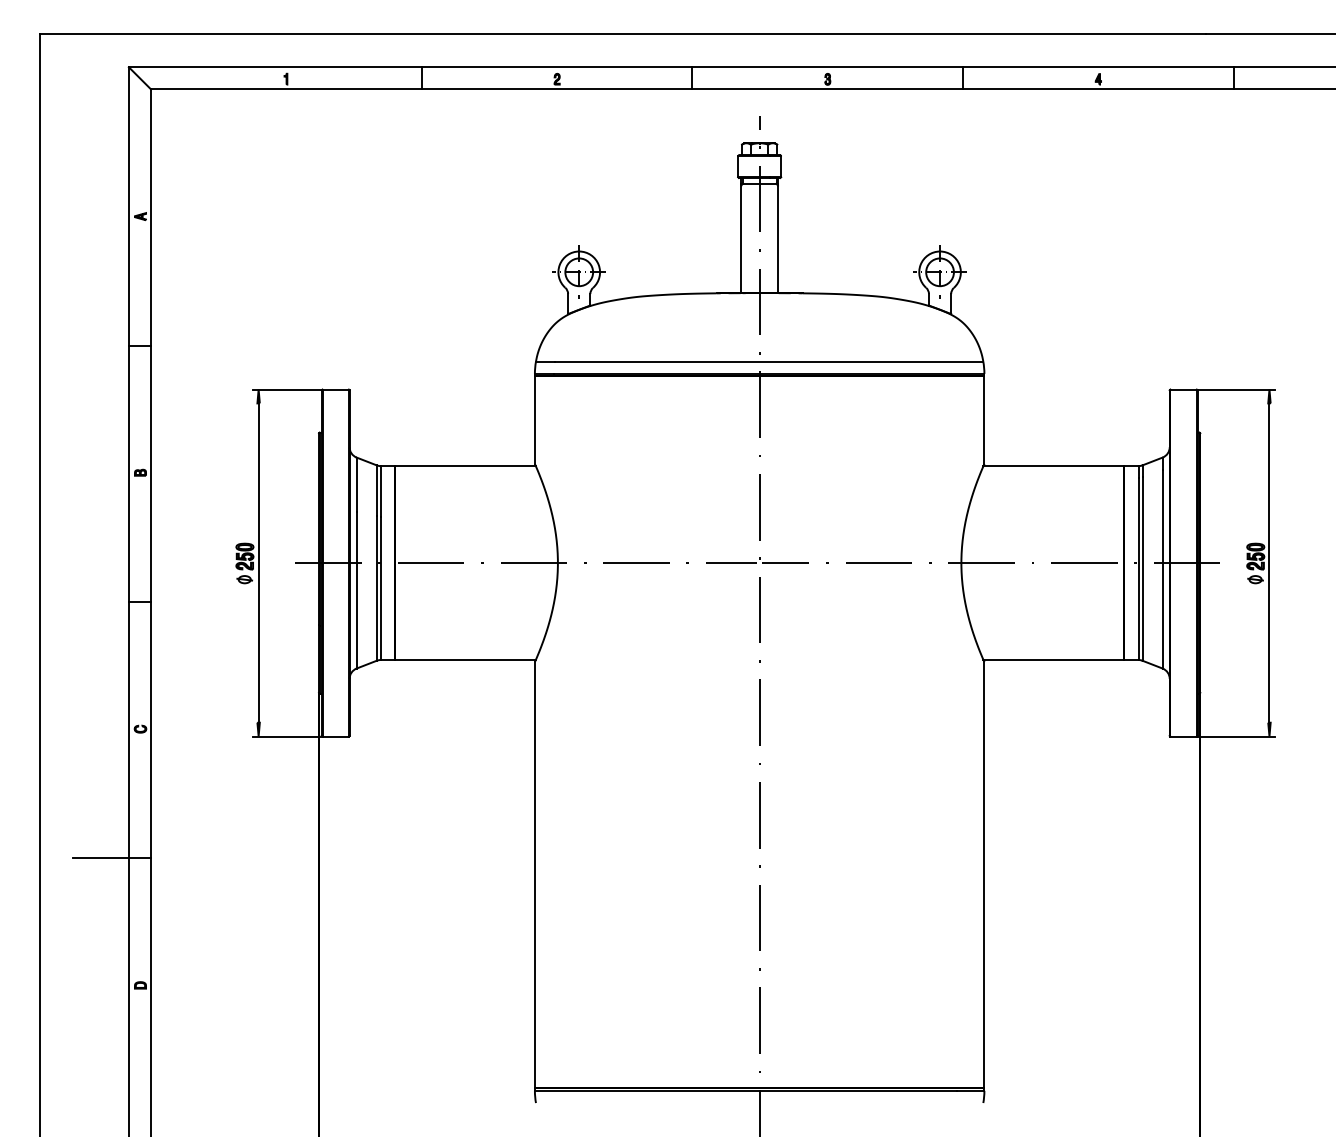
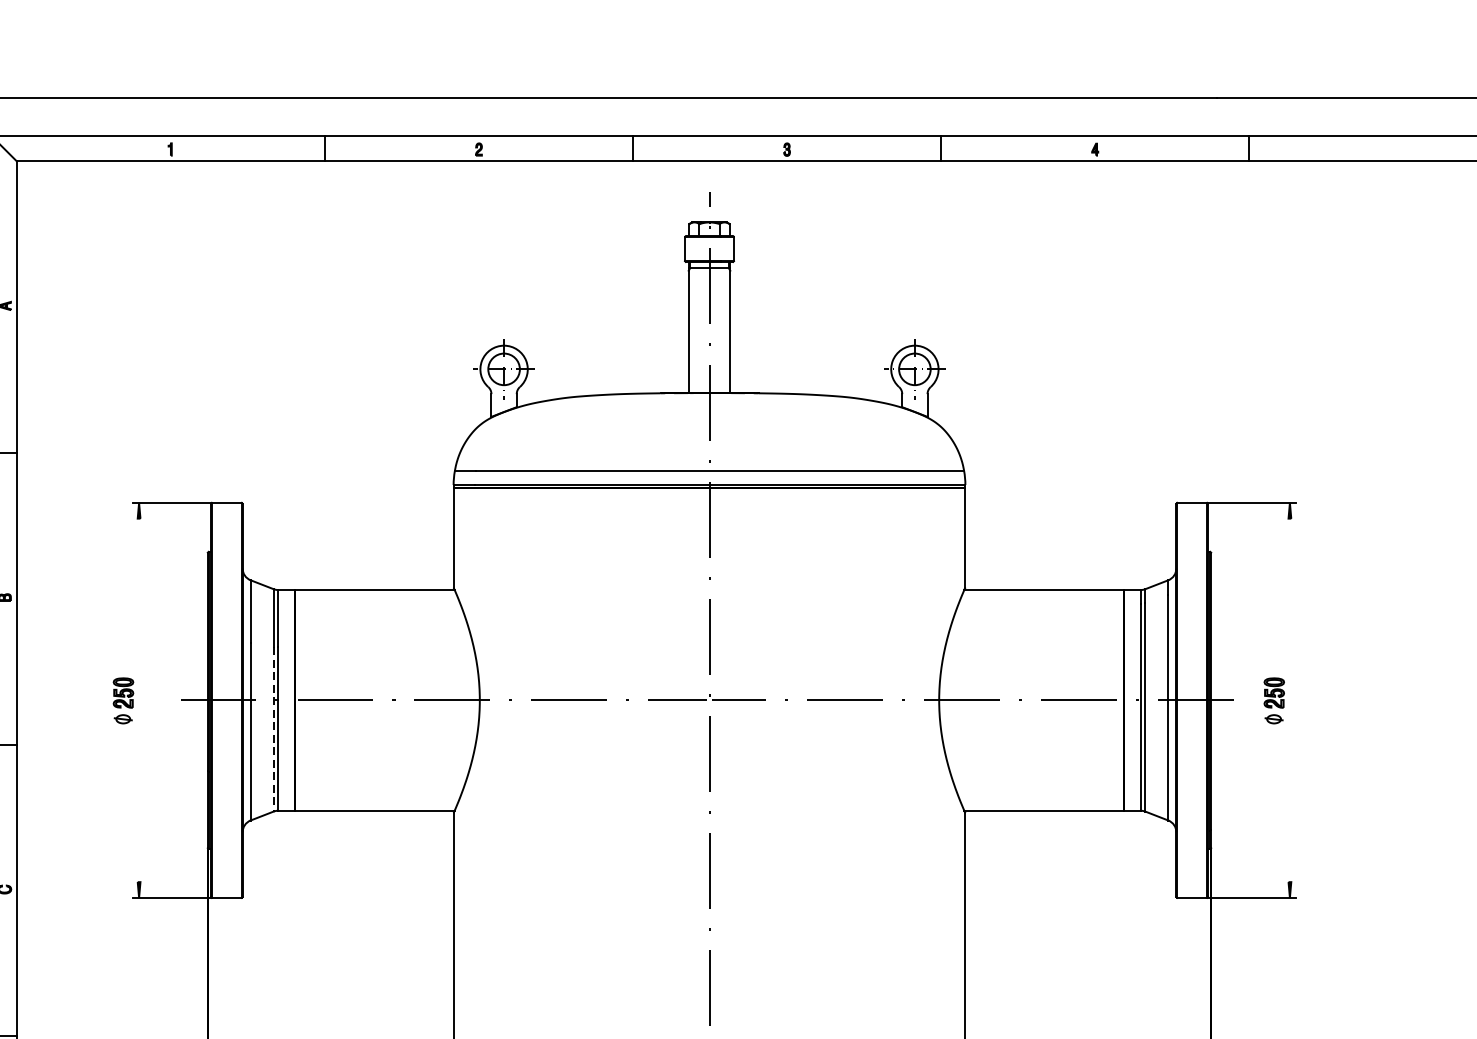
line: (258, 562) -> (138, 699), removed
line: (1269, 562) -> (1289, 699), removed
line: (376, 588) -> (273, 729), solid -> dashed

